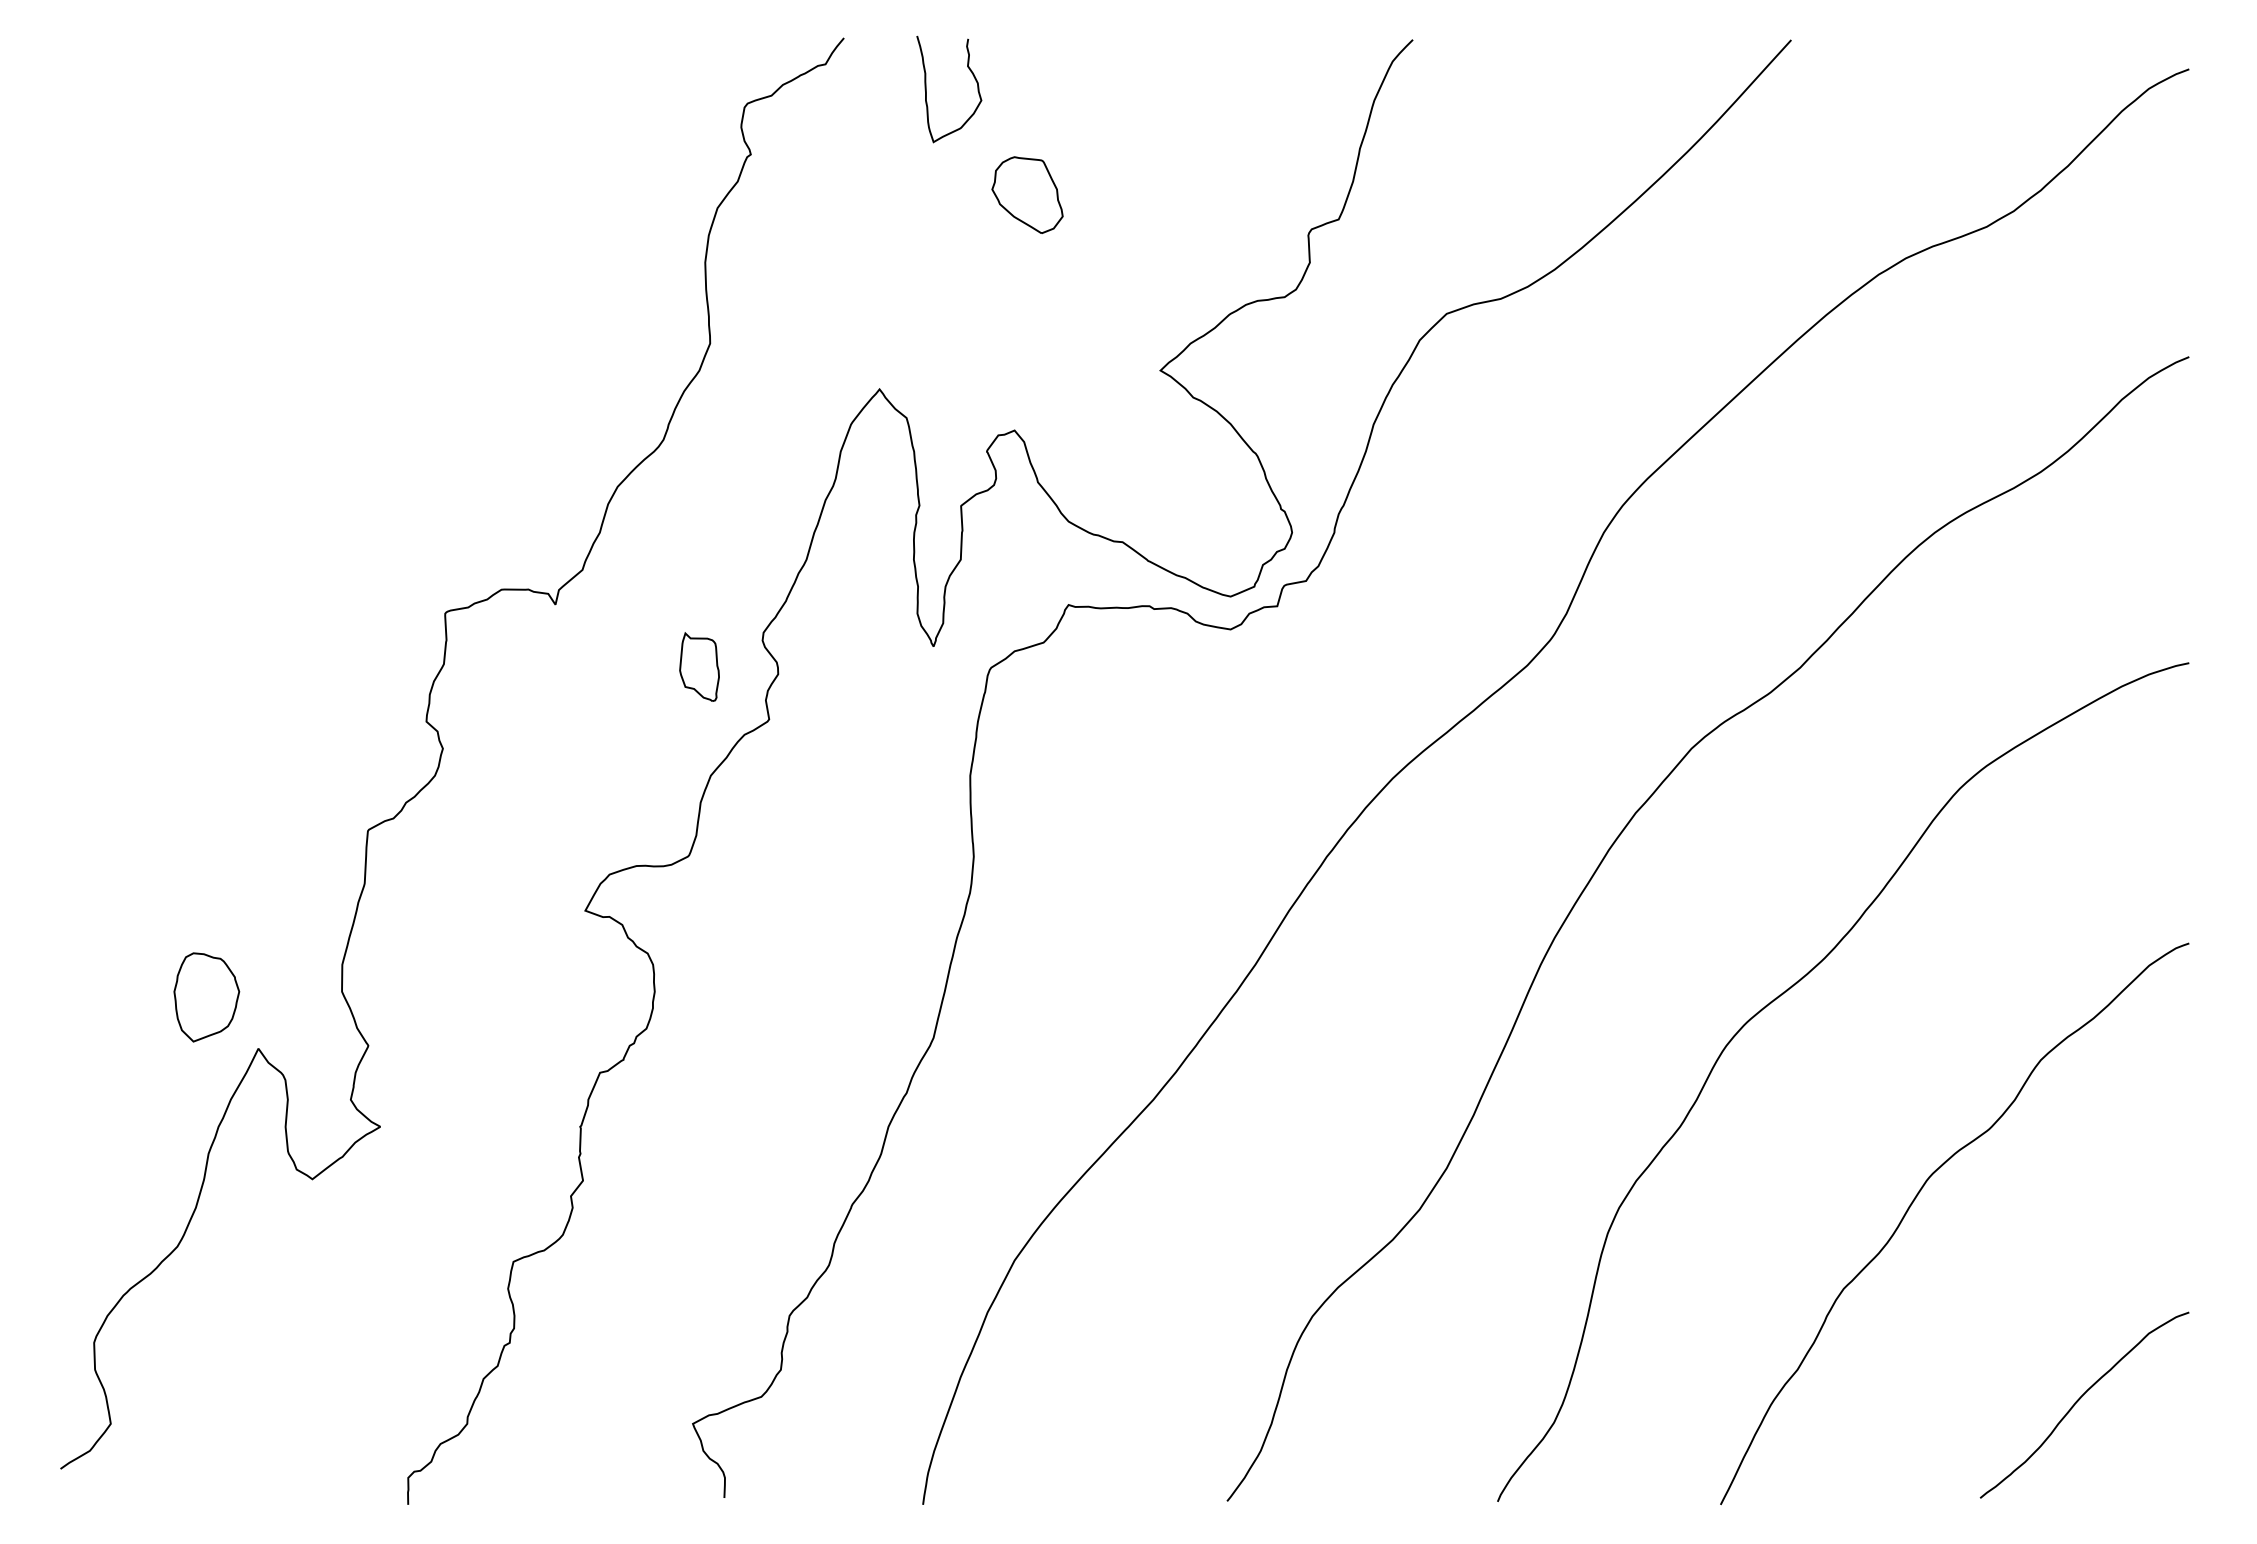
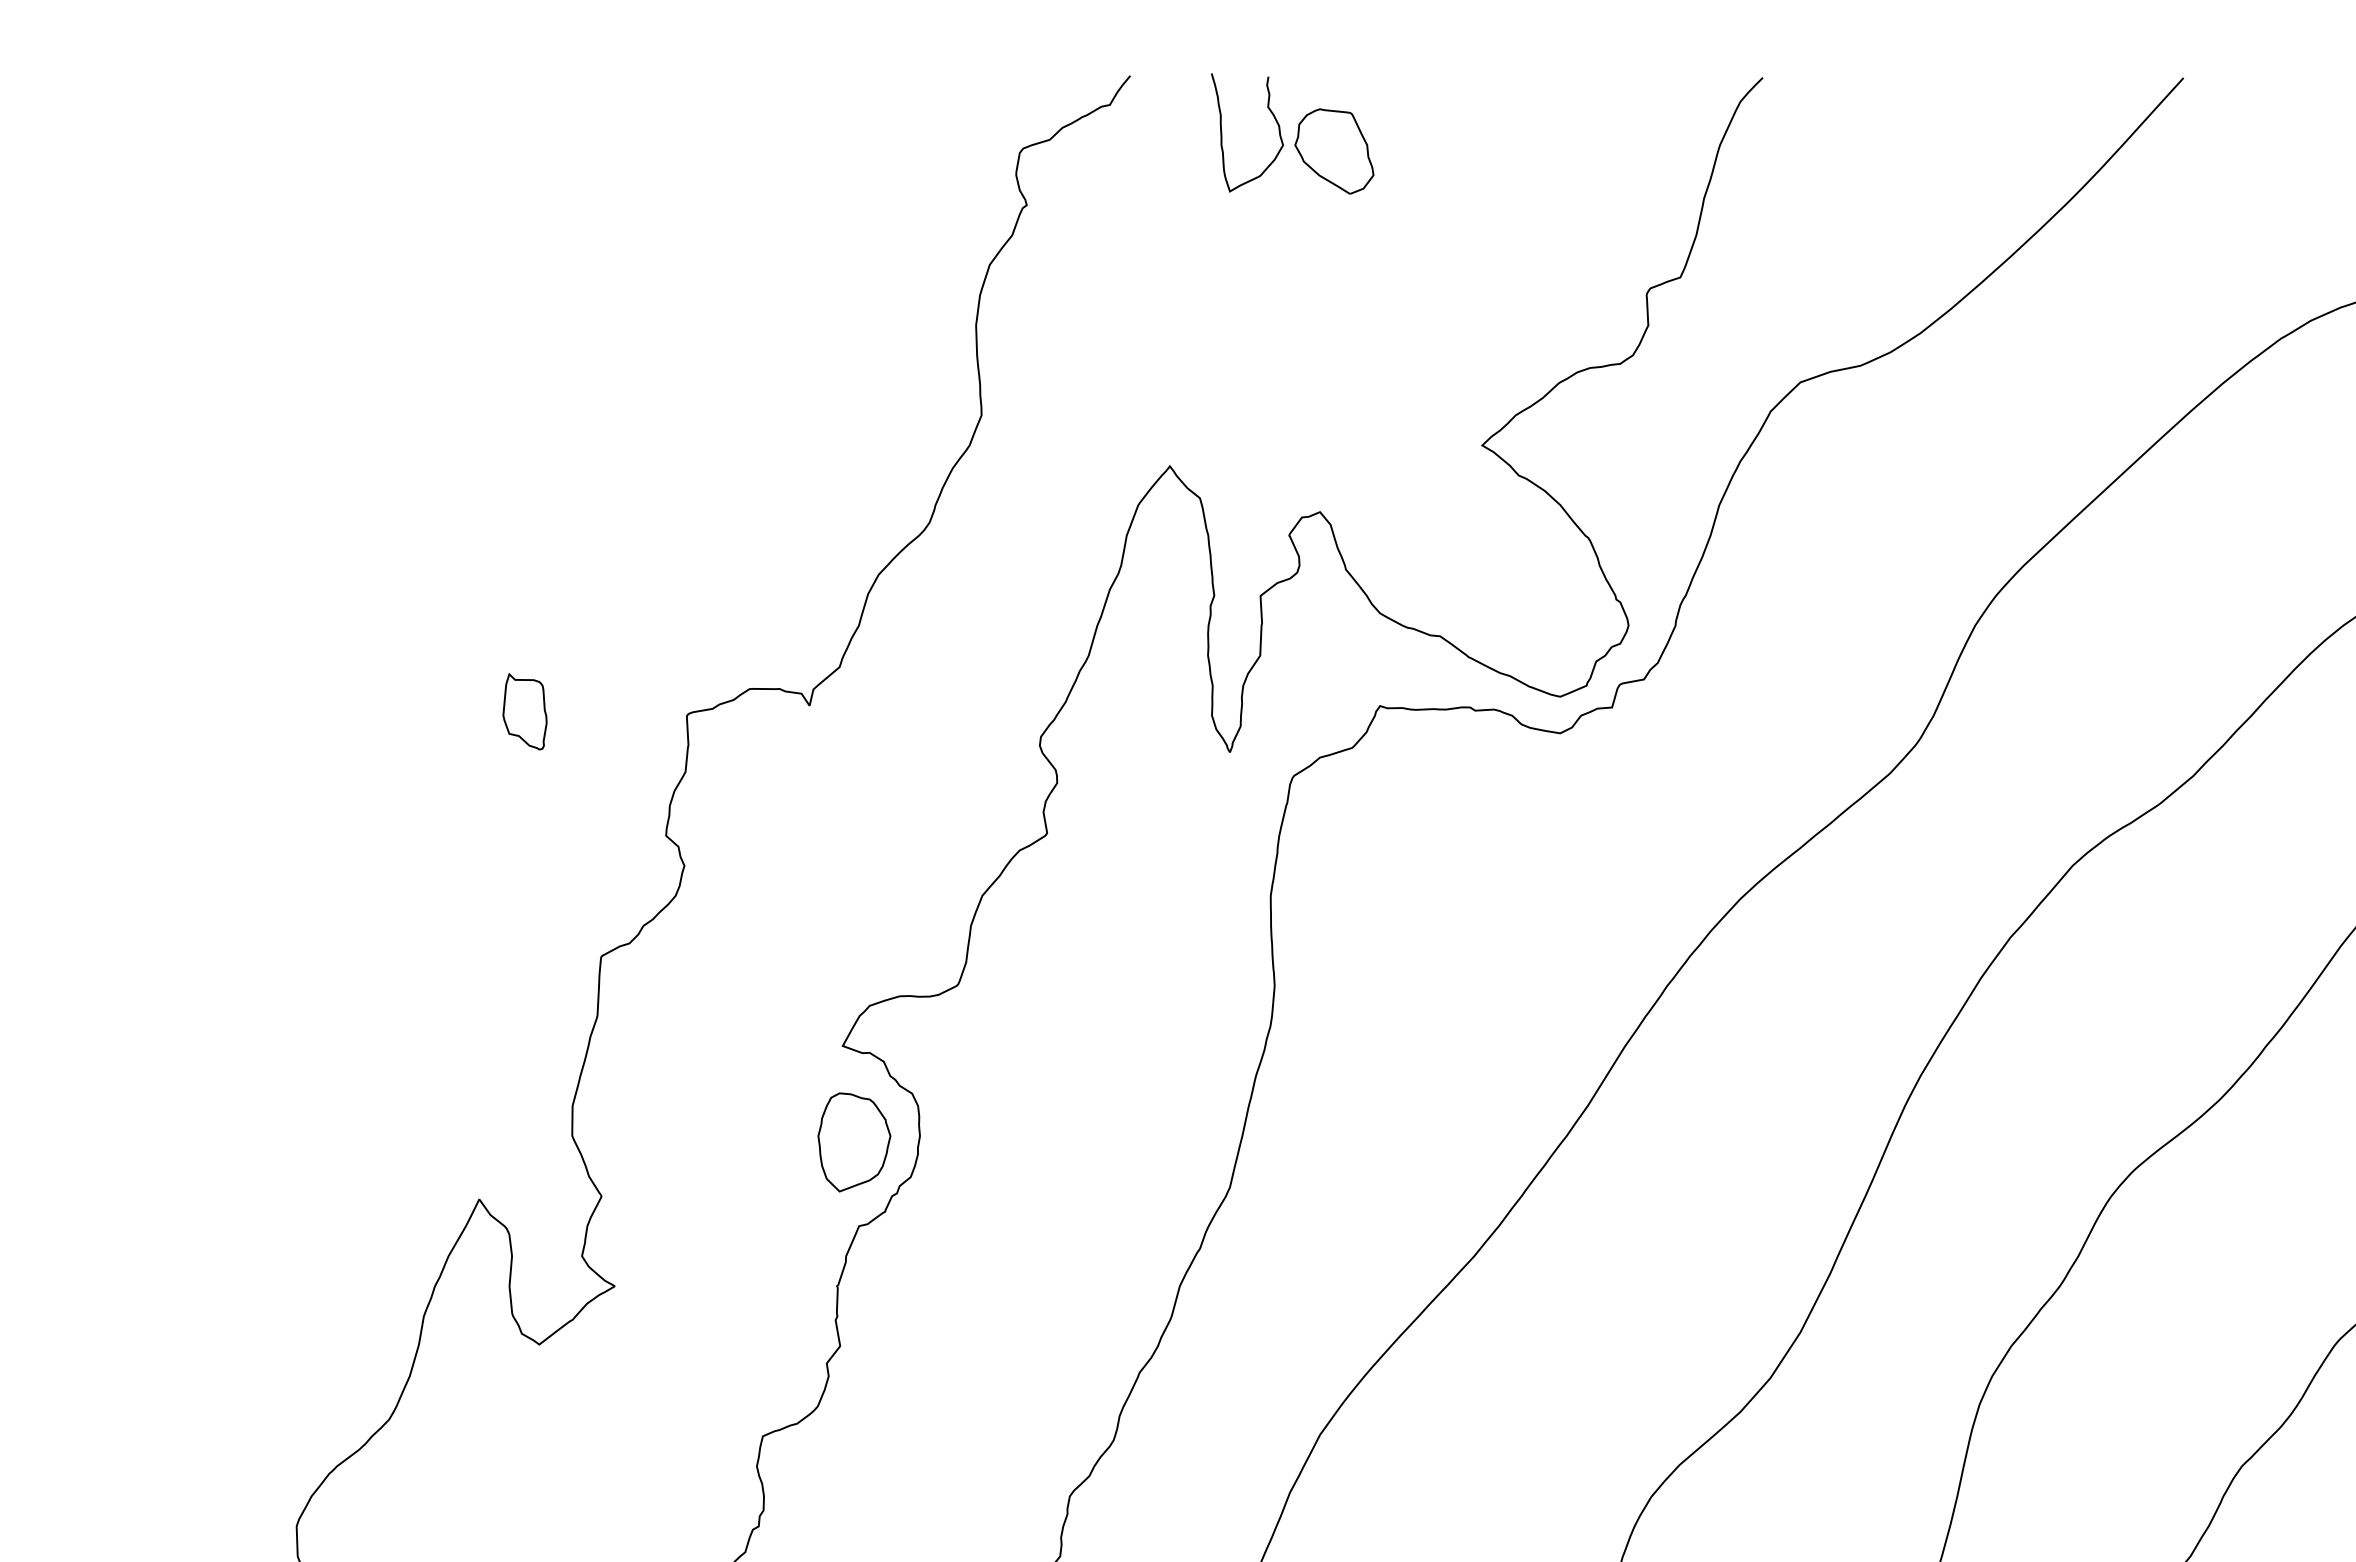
part: (1027, 194) -> (1334, 150), moved
part: (699, 666) -> (524, 711), moved
part: (206, 997) -> (854, 1142), moved

